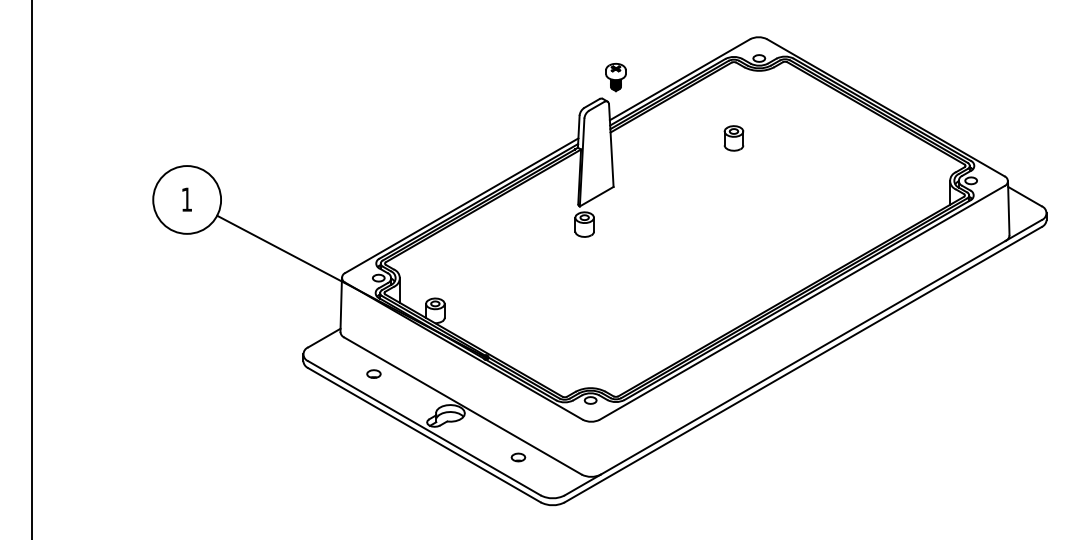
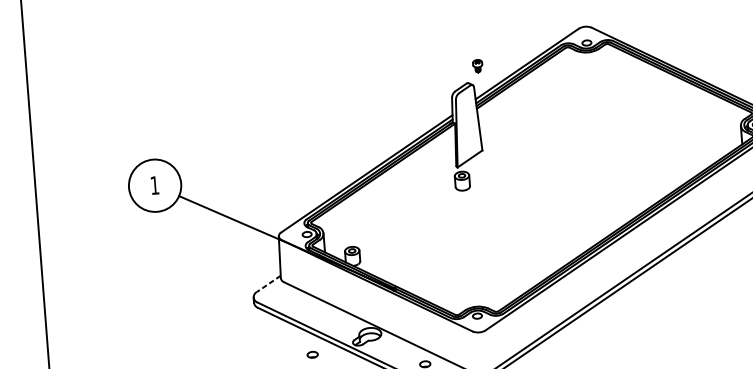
part: (615, 77) -> (477, 66), size x0.6
part: (733, 138) -> (571, 106), removed
line: (324, 338) -> (268, 284), solid -> dashed
part: (373, 373) -> (312, 354), moved

